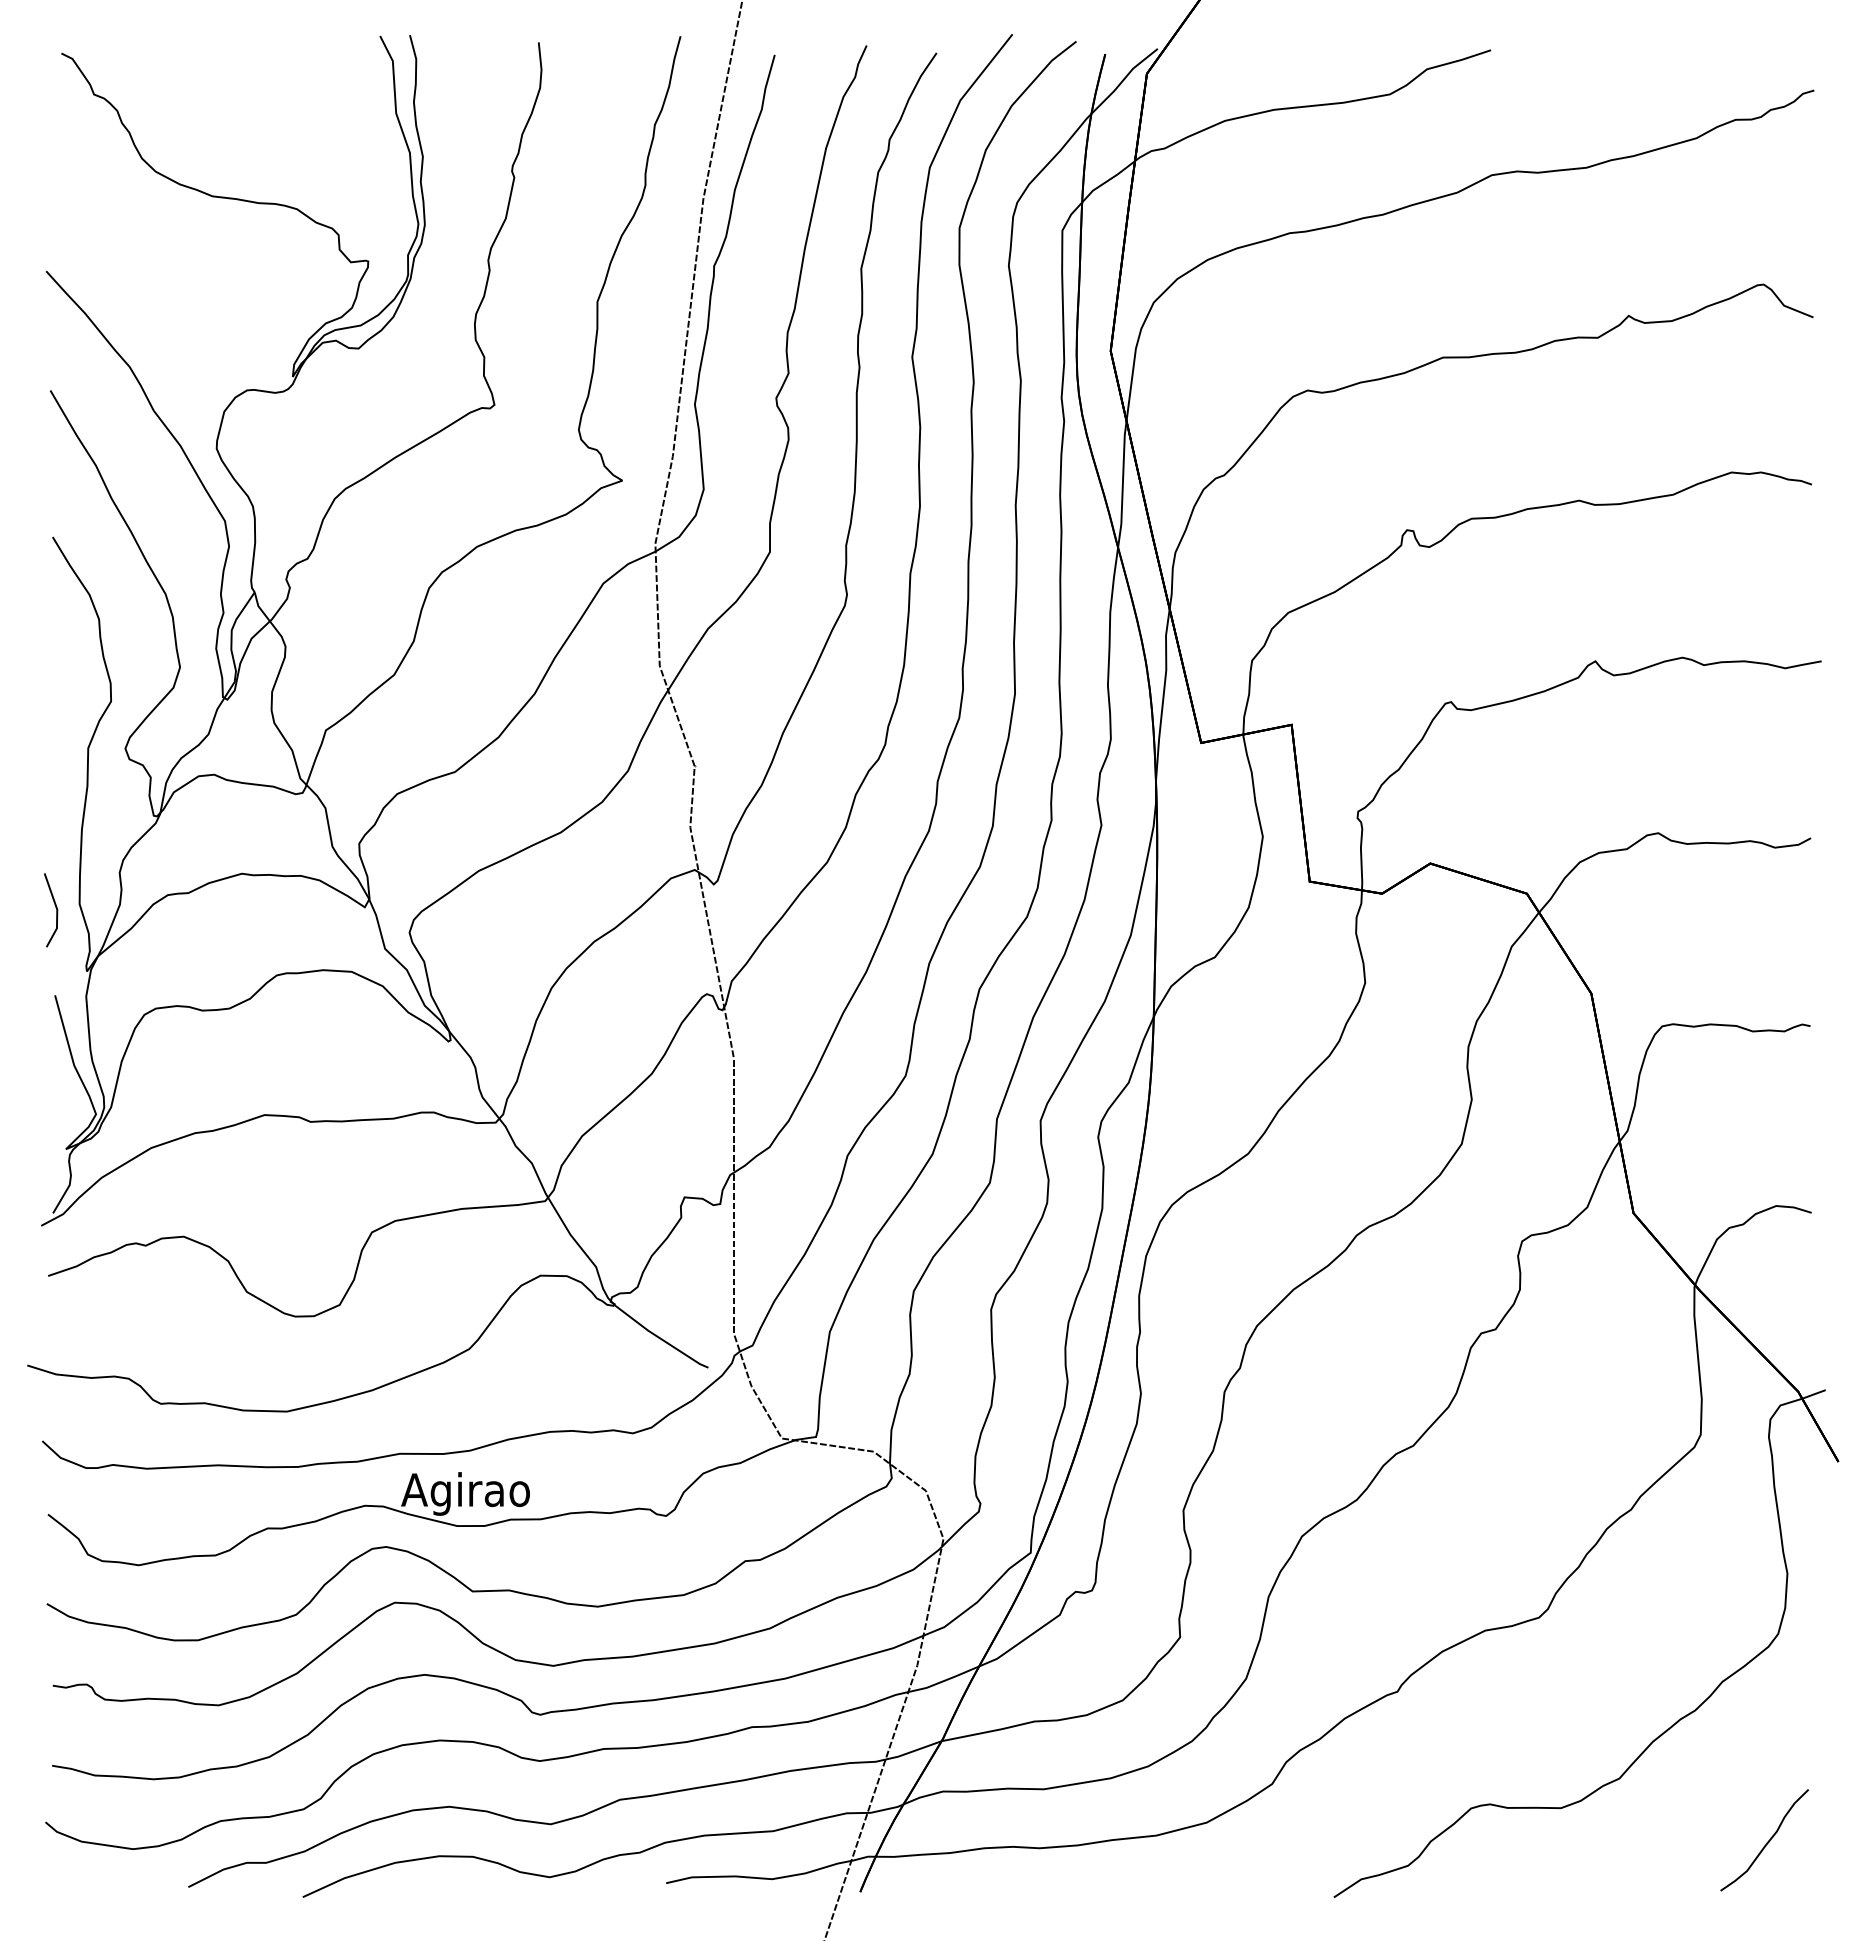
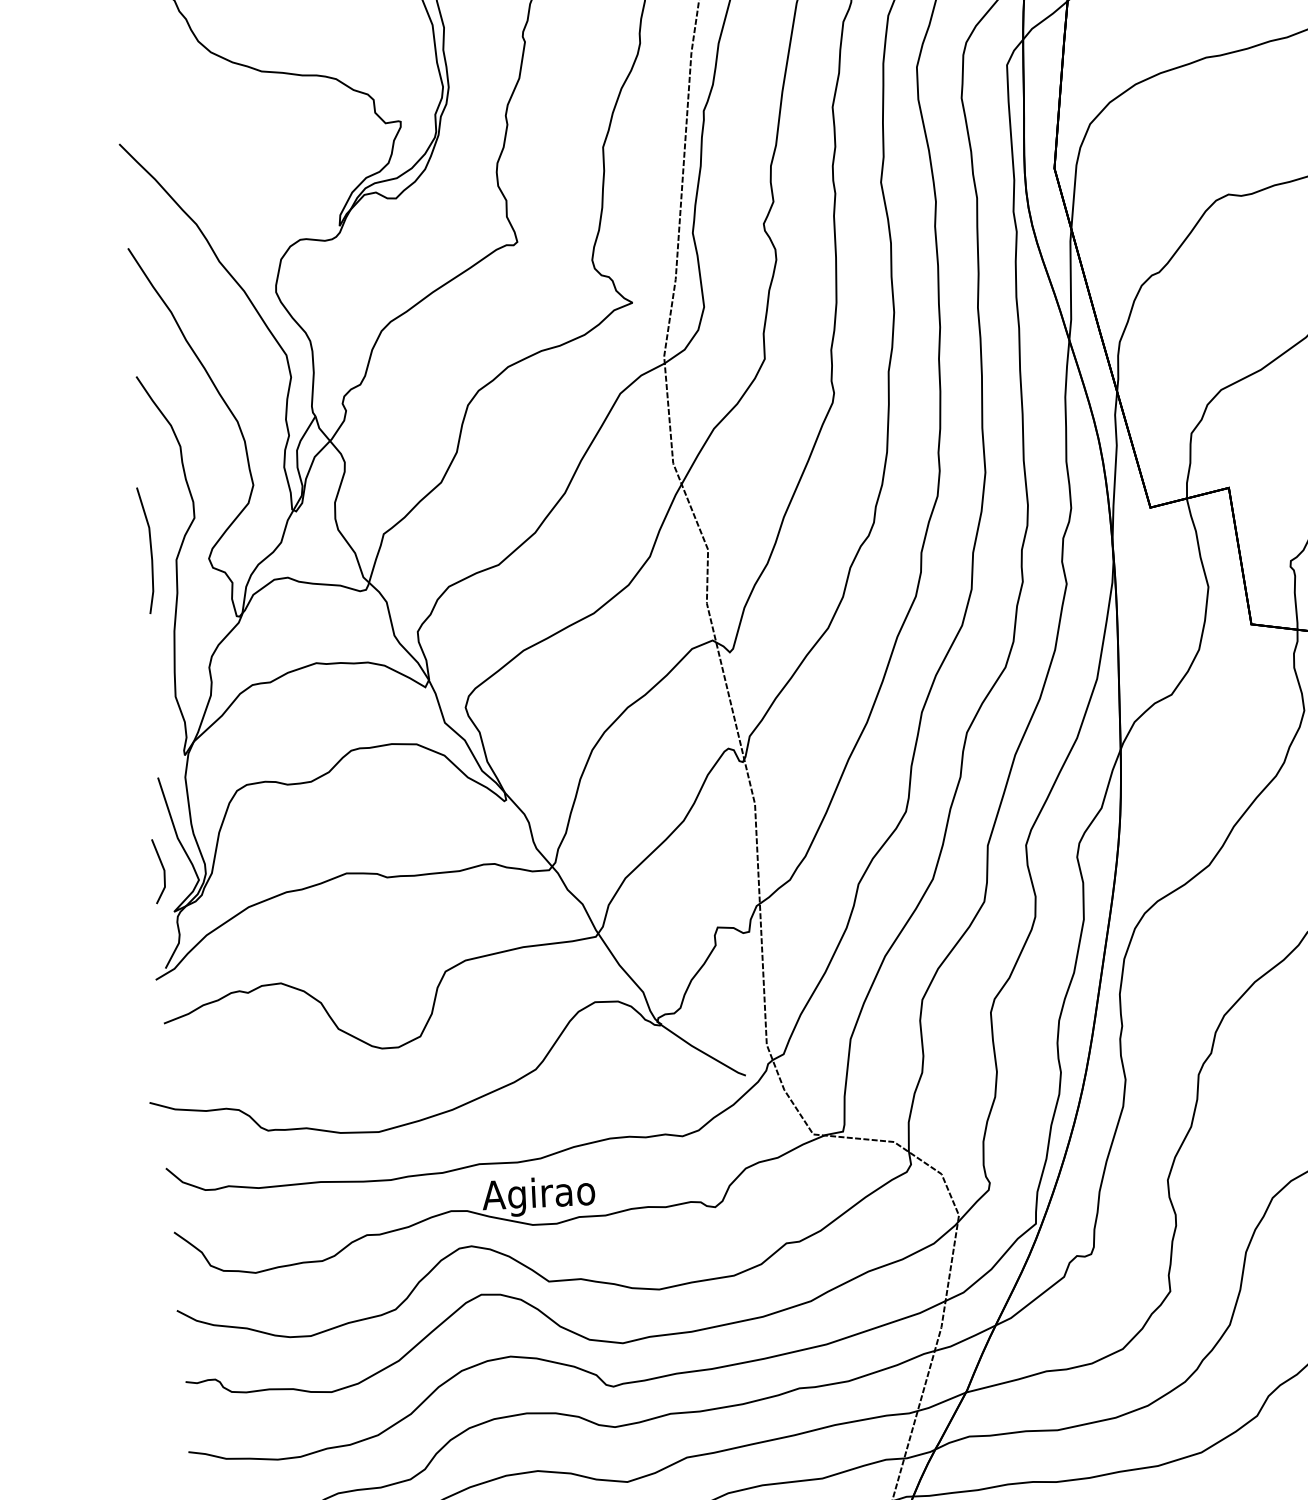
line: (59, 735) -> (150, 549), added
line: (55, 908) -> (162, 869), moved

